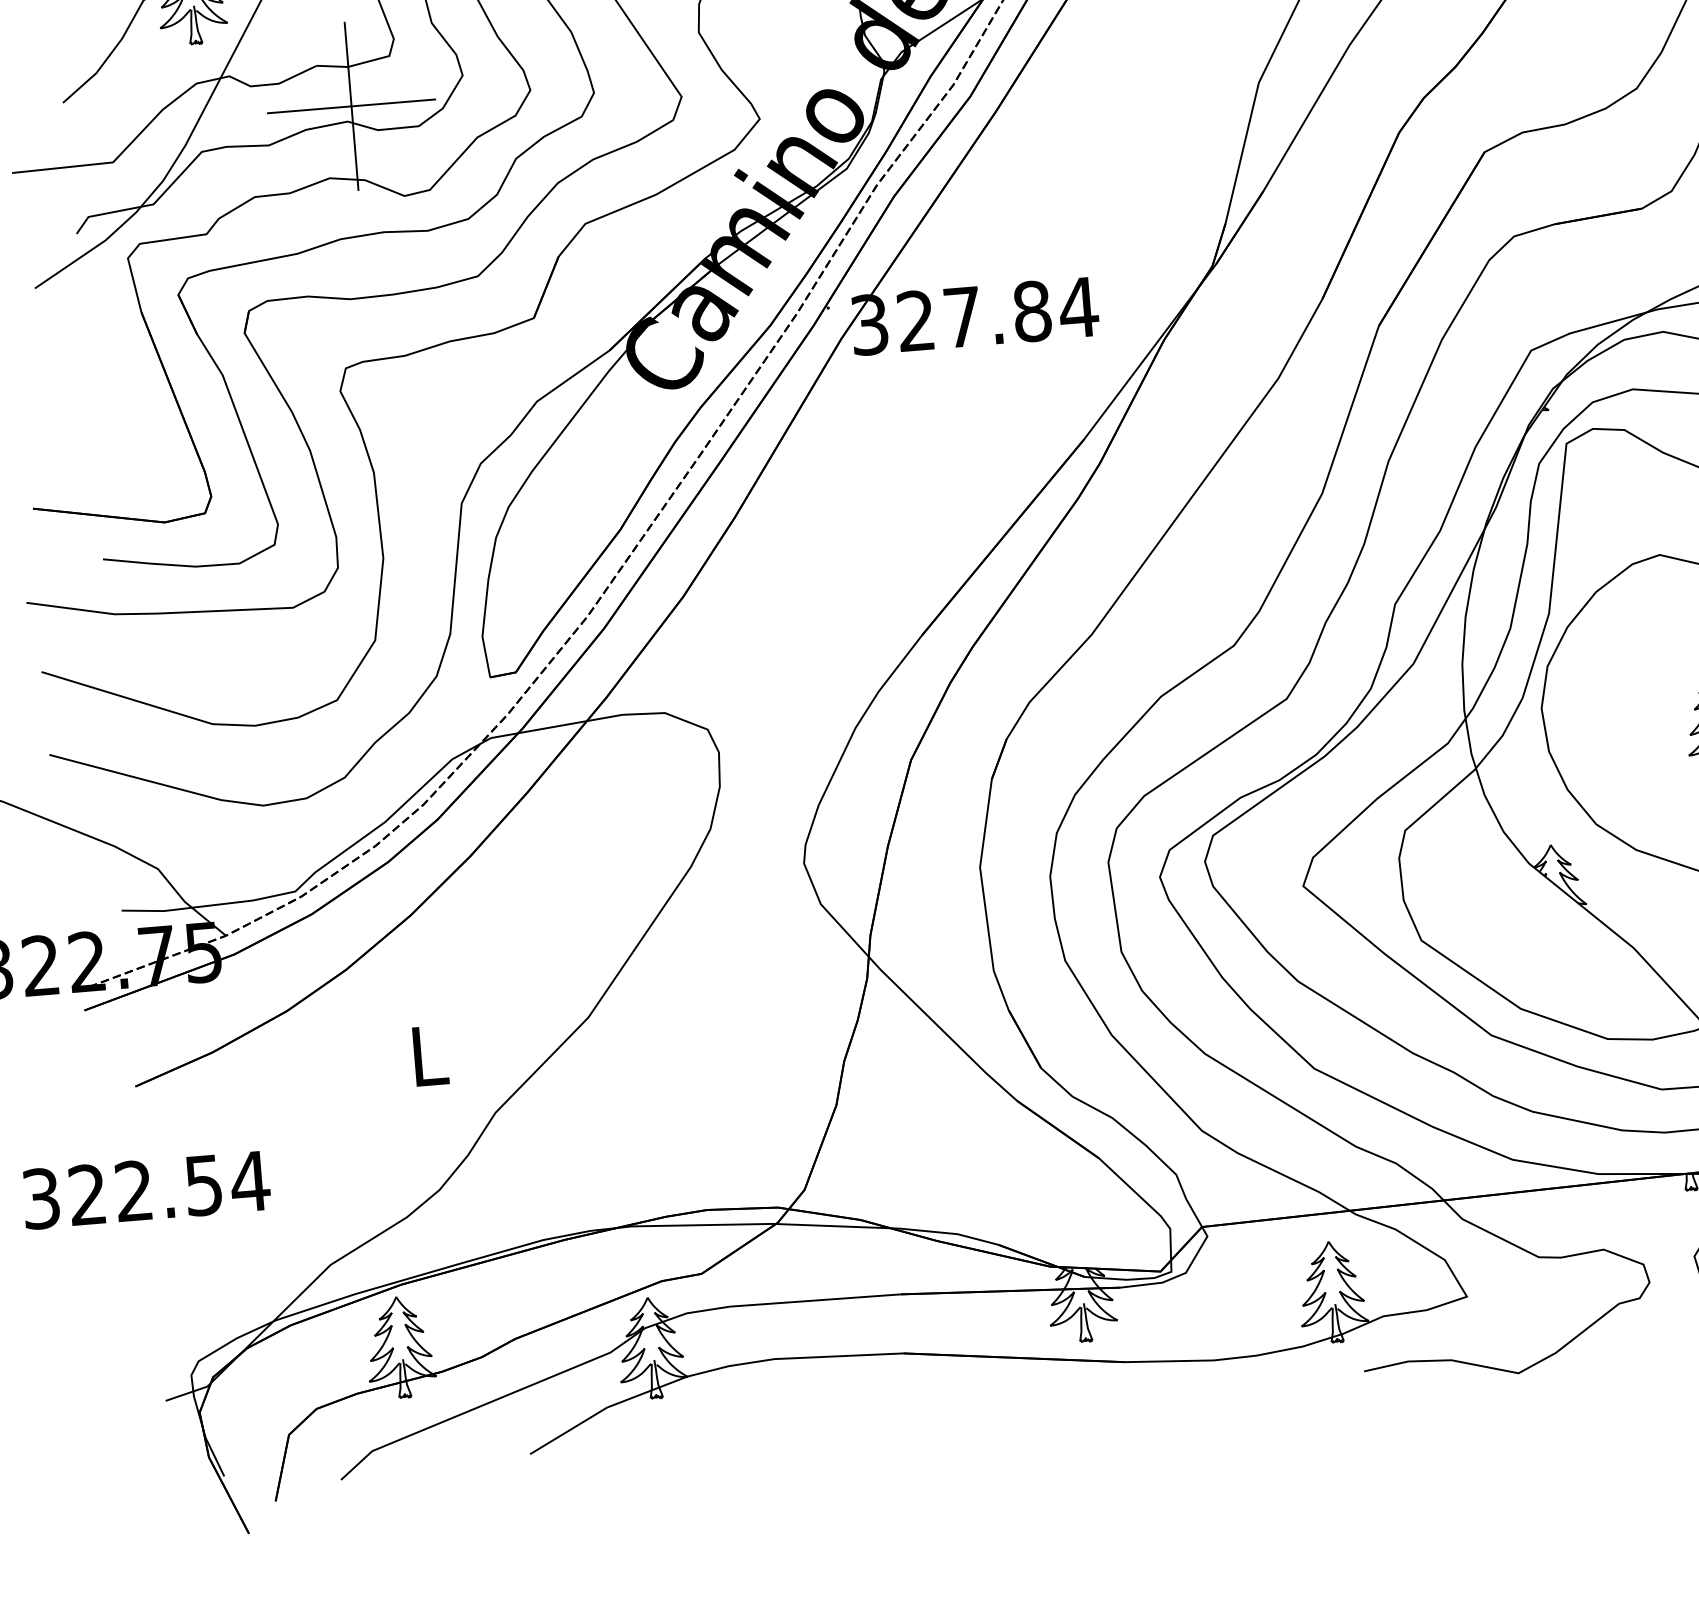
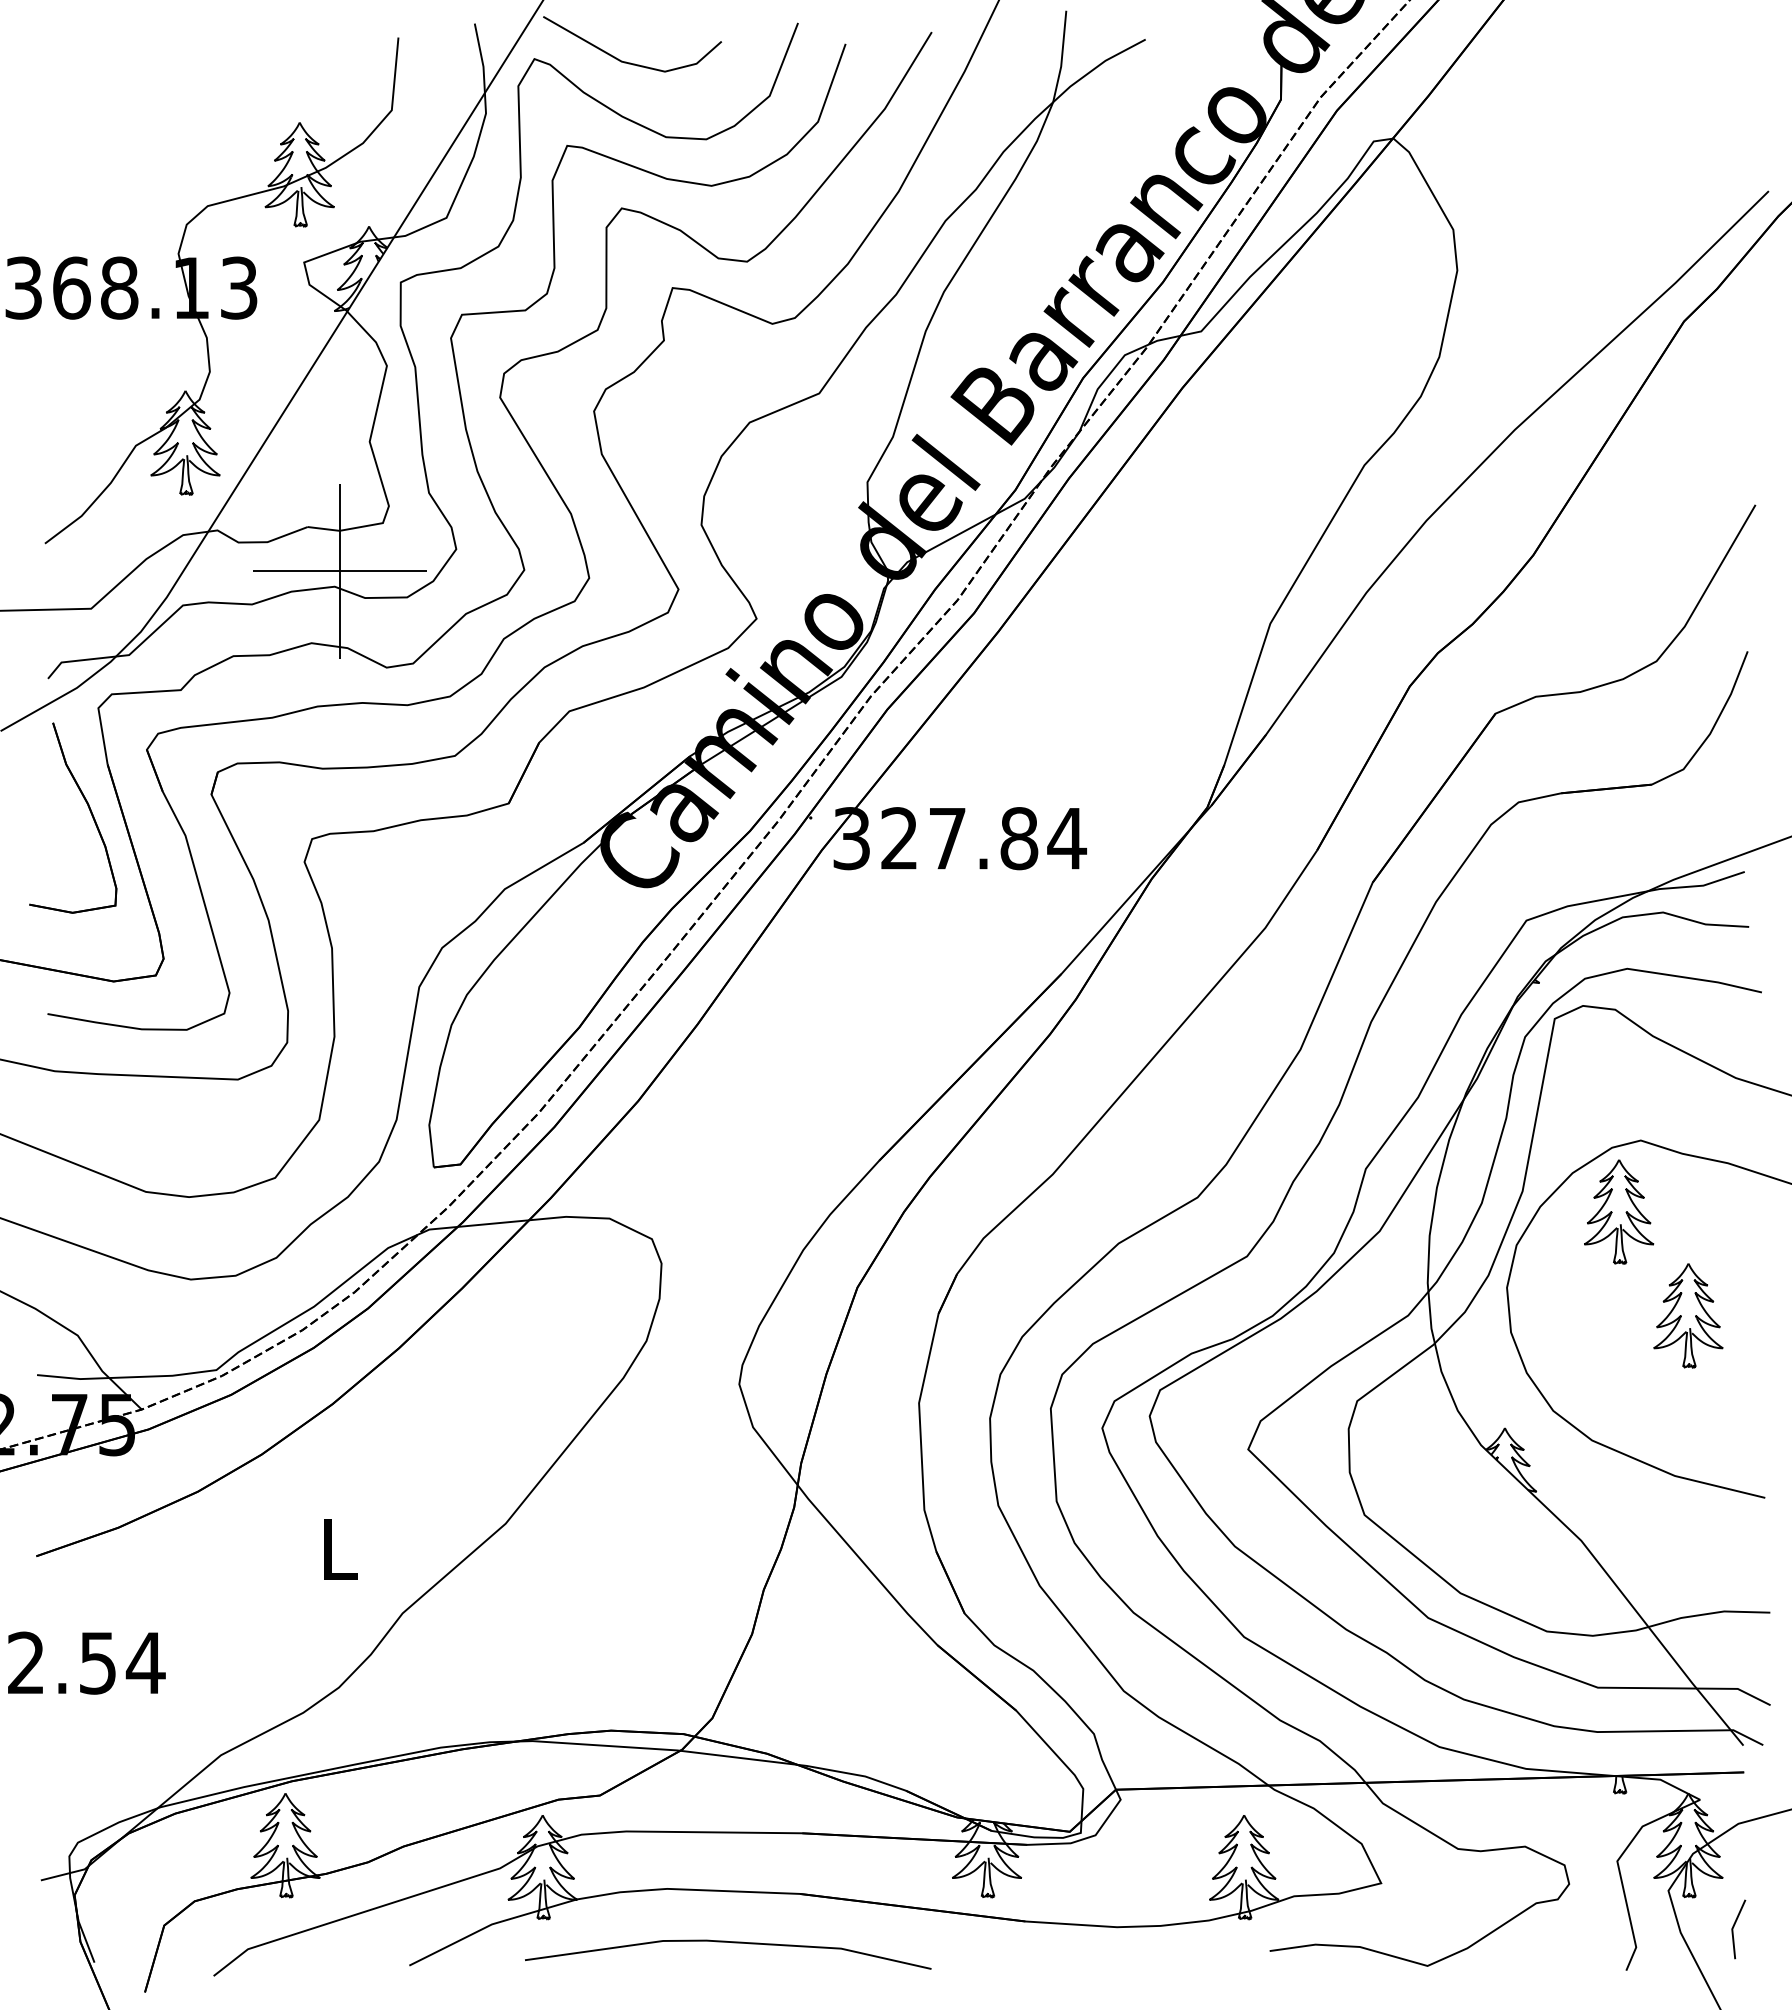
part: (127, 358) -> (89, 810), added
part: (1644, 625) -> (1619, 1211), added
line: (842, 1406) -> (732, 1943), added

